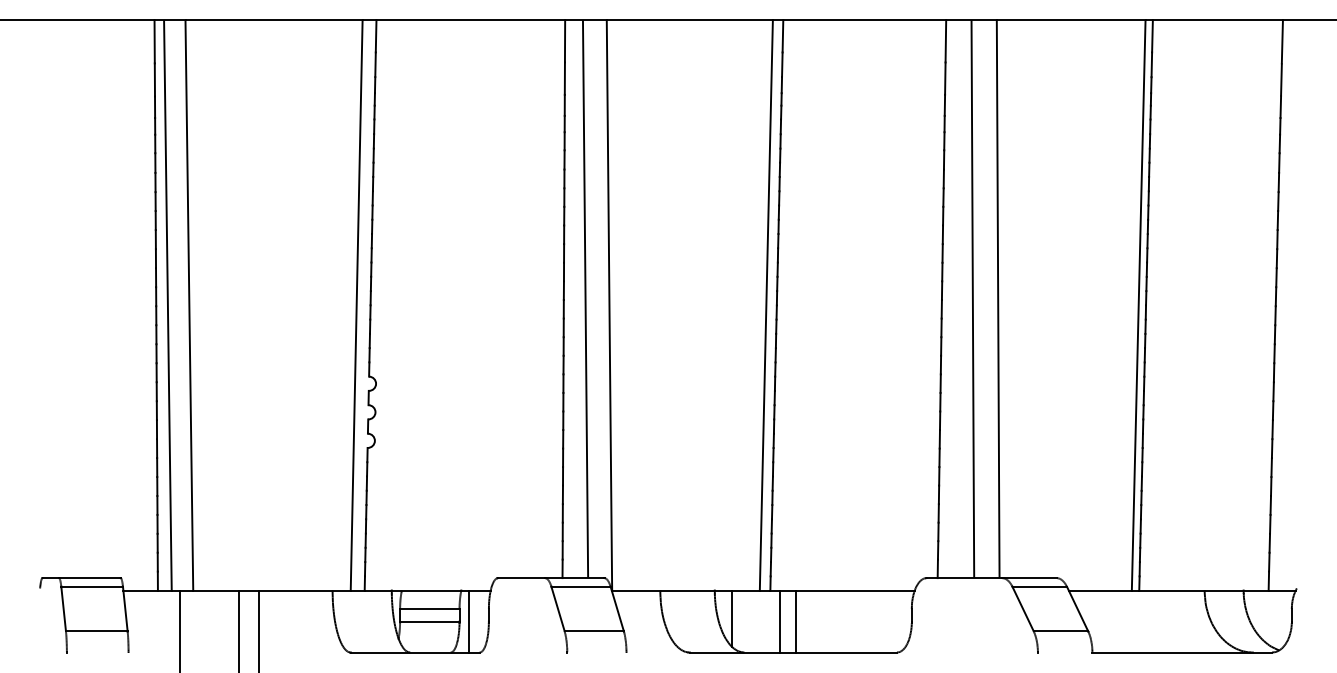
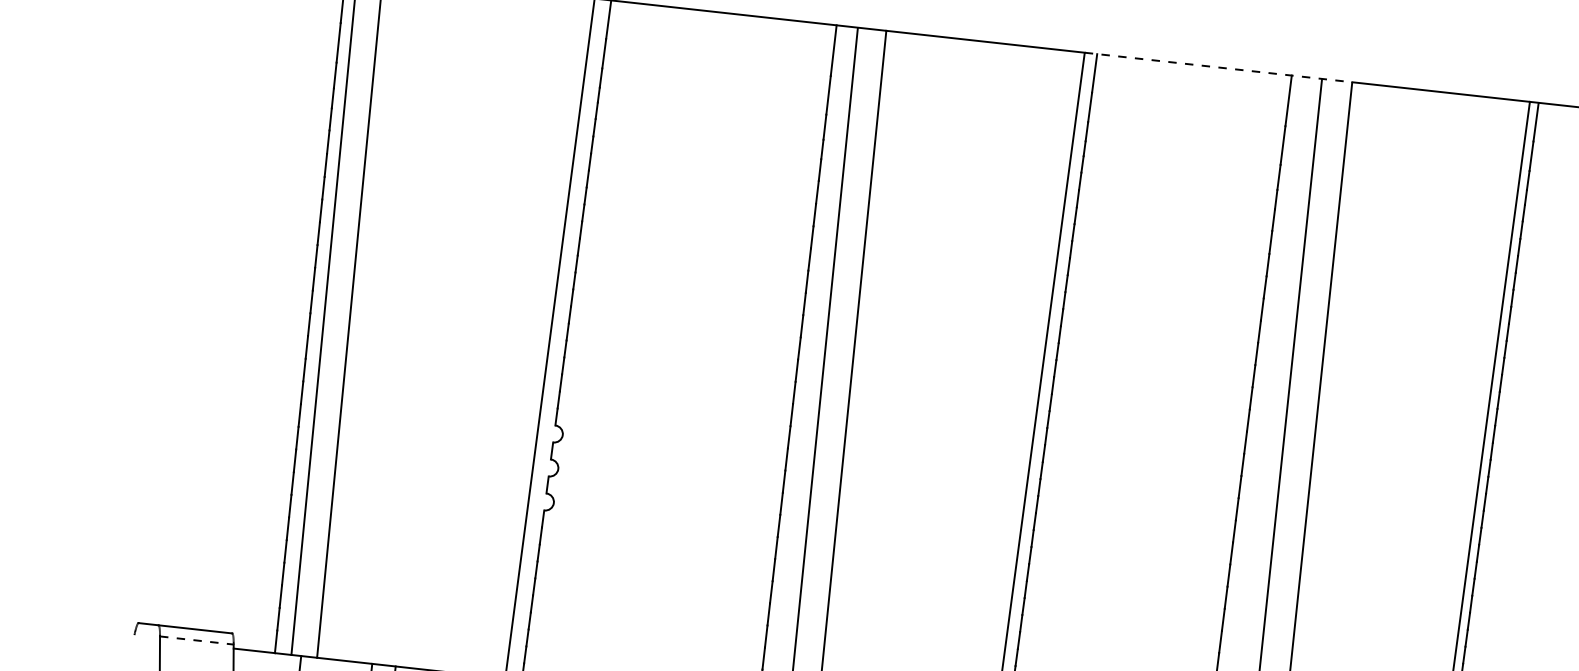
line: (884, 20) -> (1218, 68), solid -> dashed
line: (92, 587) -> (197, 640), solid -> dashed

